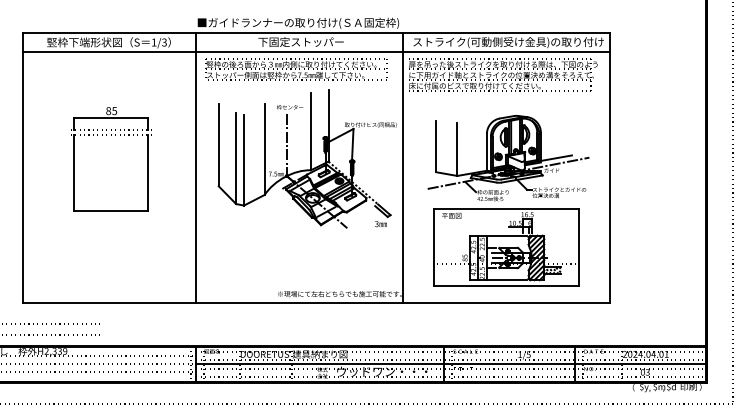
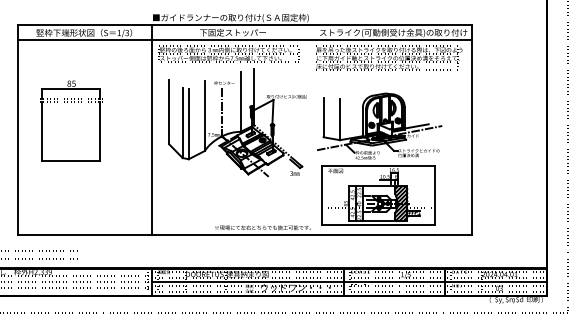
part: (111, 135) -> (71, 102), moved
line: (403, 167) -> (312, 129), removed
part: (508, 200) -> (379, 159), moved

